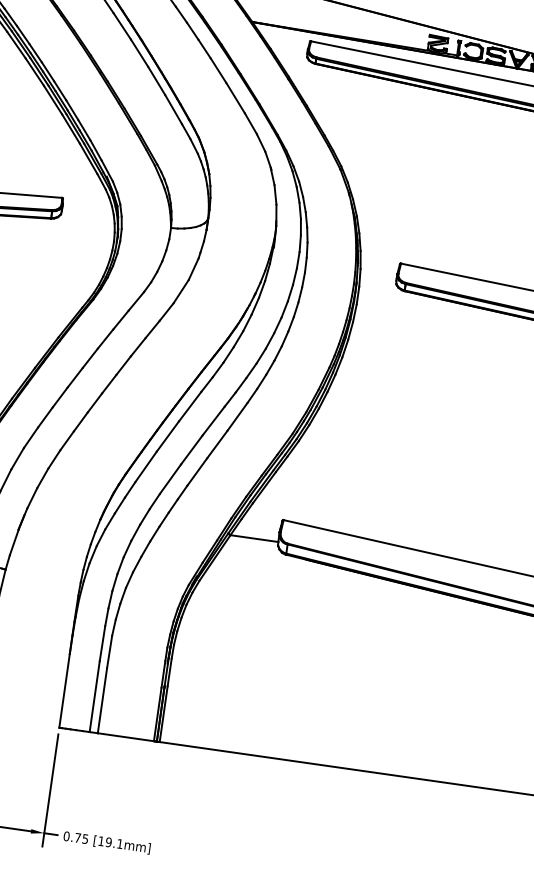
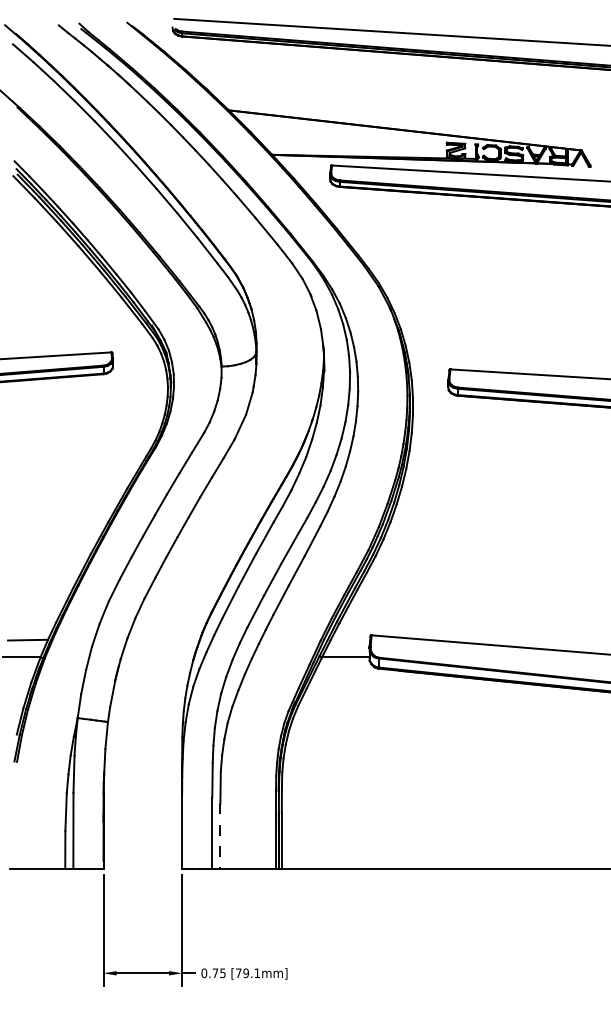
line: (102, 700) -> (220, 836), solid -> dashed
text: (101, 840) -> (238, 972), [19.1mm] -> [79.1mm]

